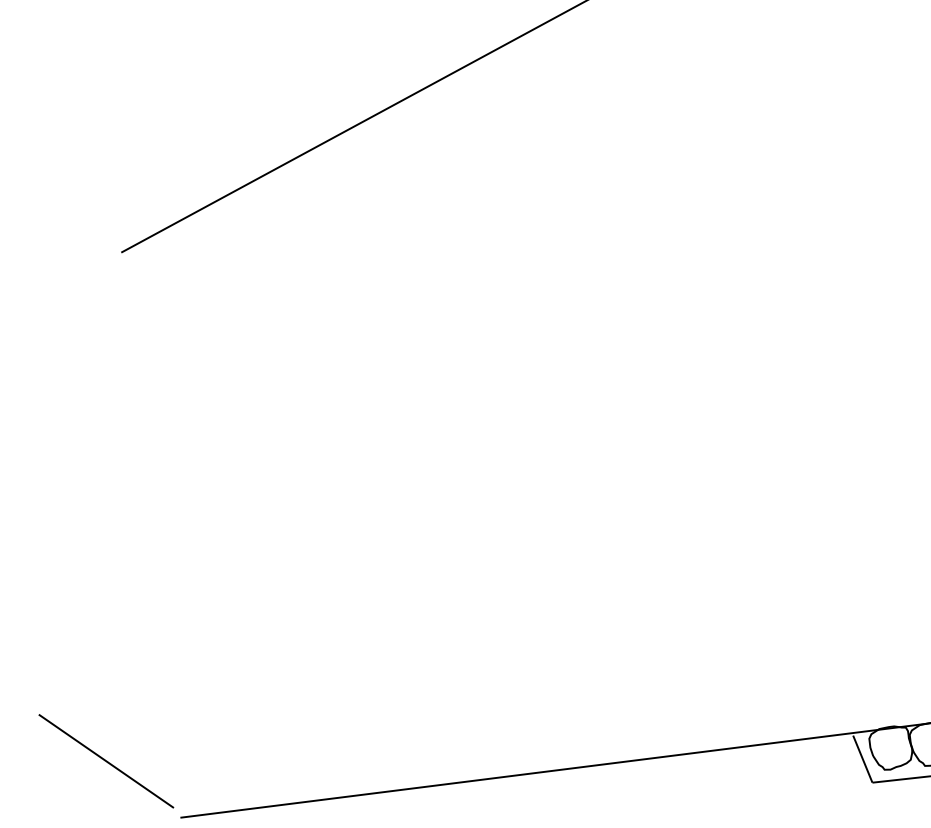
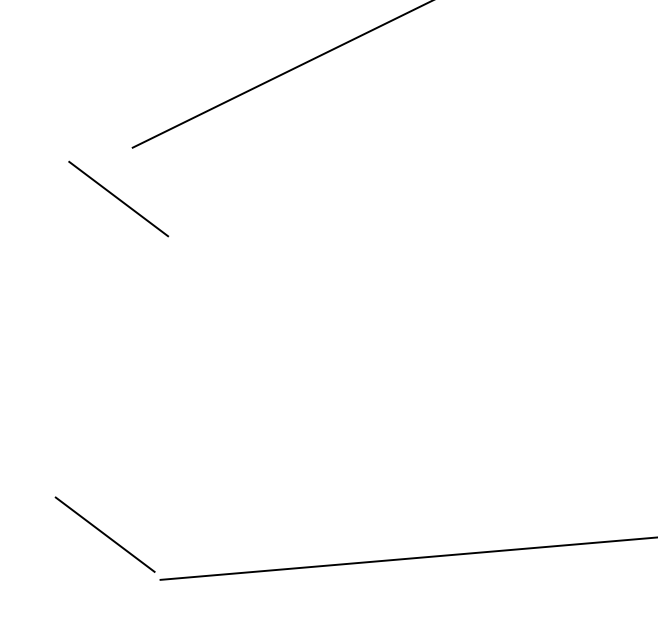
line: (106, 320) -> (118, 199), added

